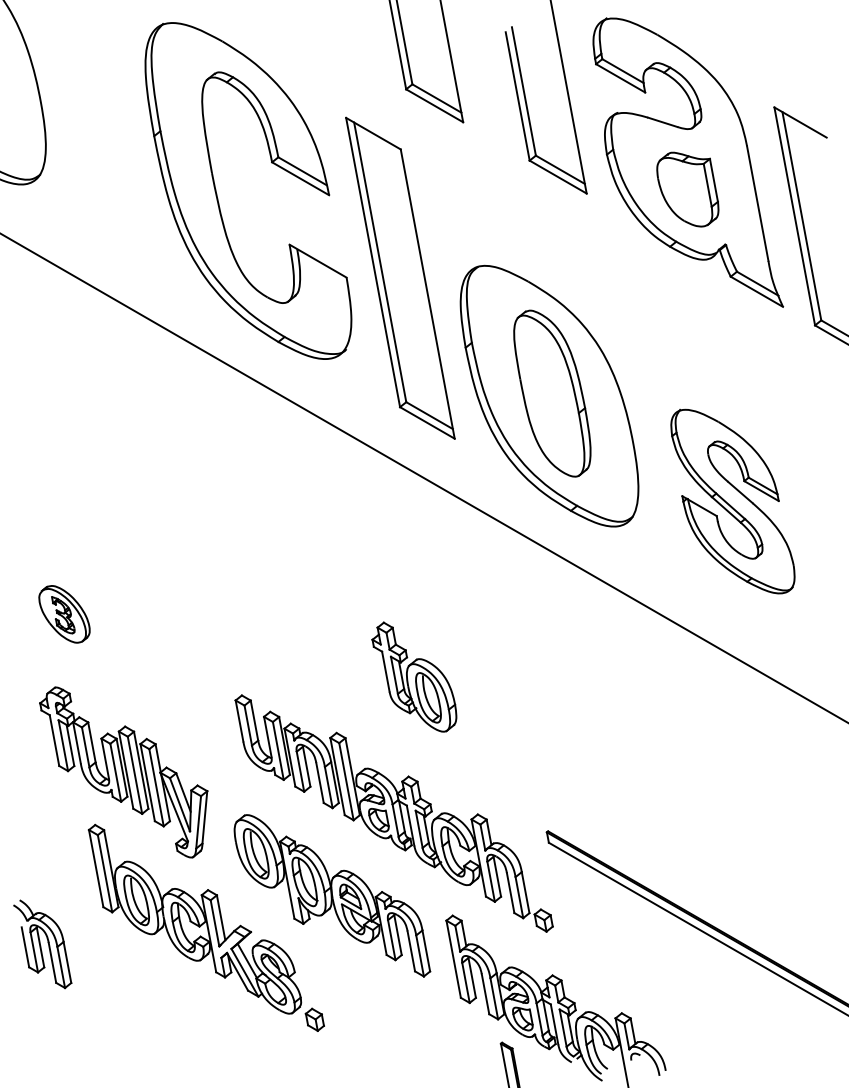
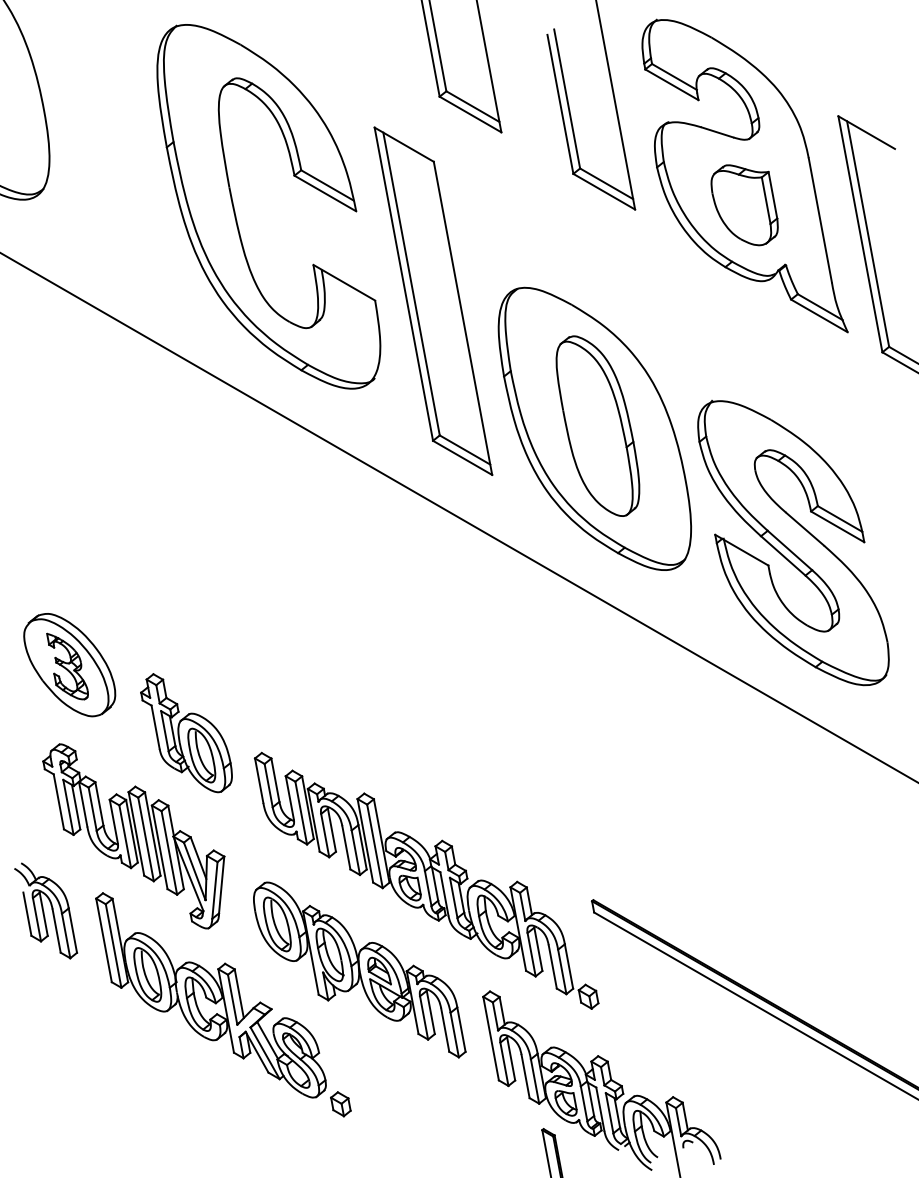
part: (732, 501) -> (793, 542), size x1.43
part: (64, 614) -> (69, 665), size x1.67
part: (414, 676) -> (186, 732), moved
part: (42, 944) -> (45, 911), moved

